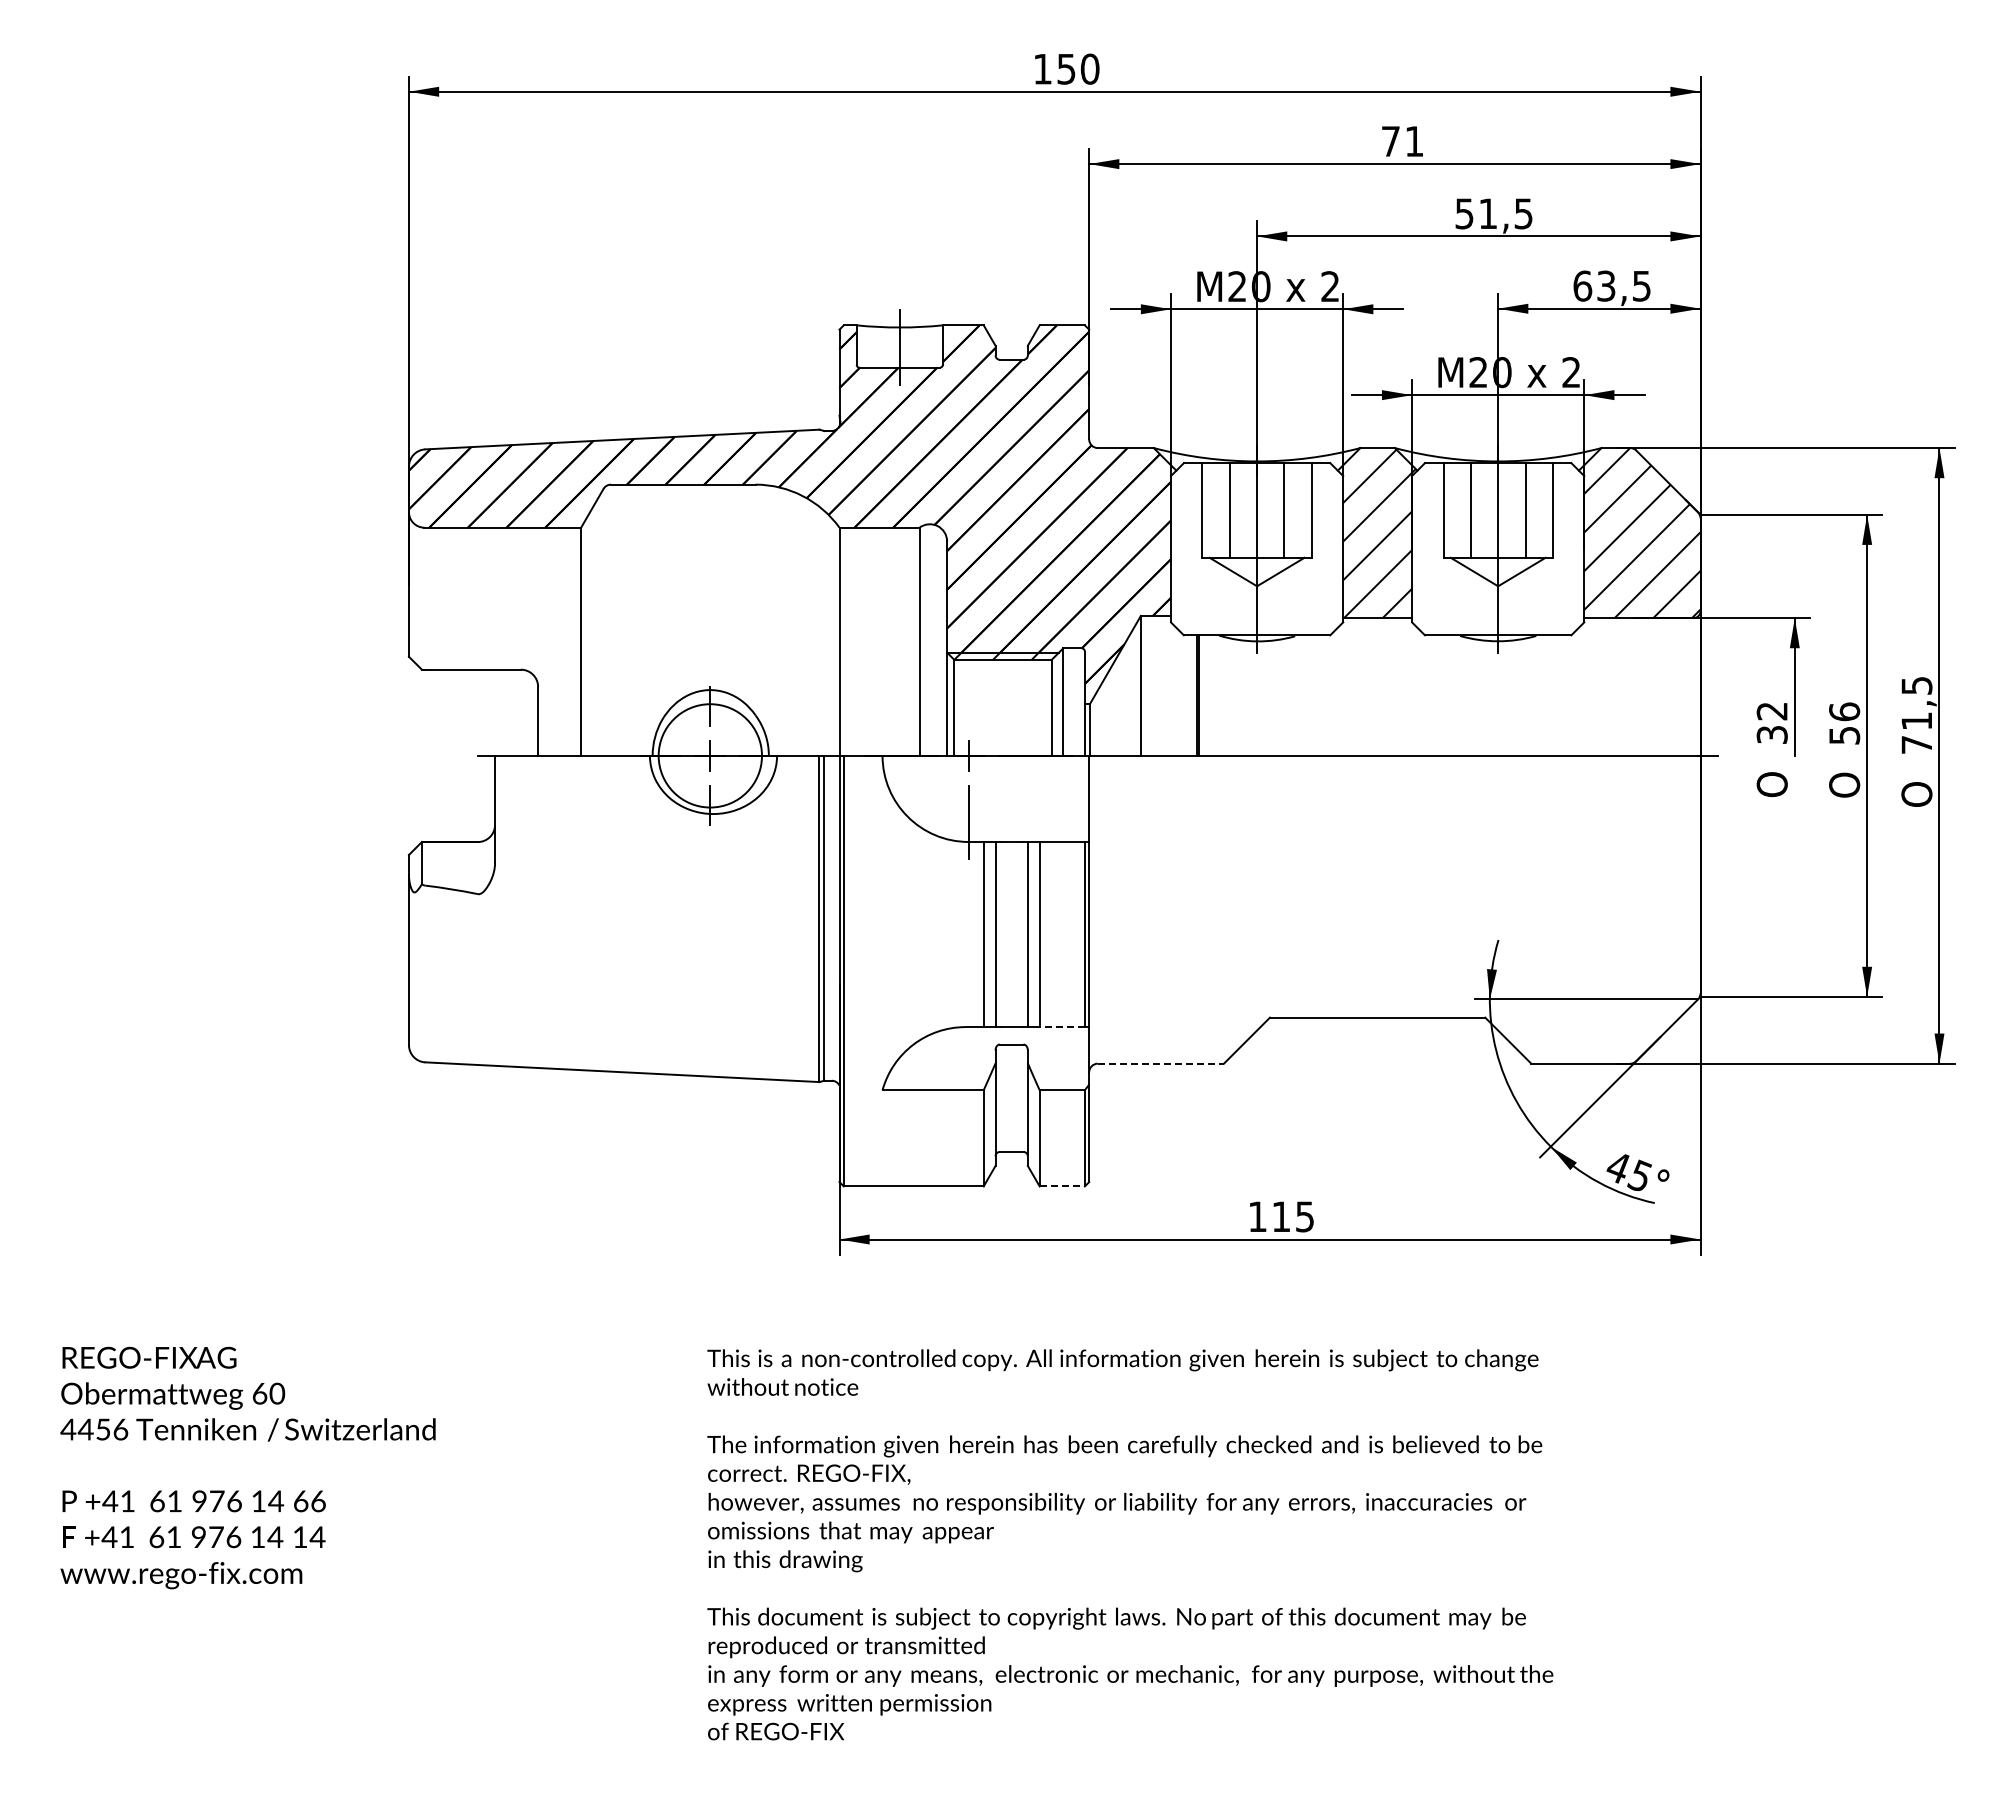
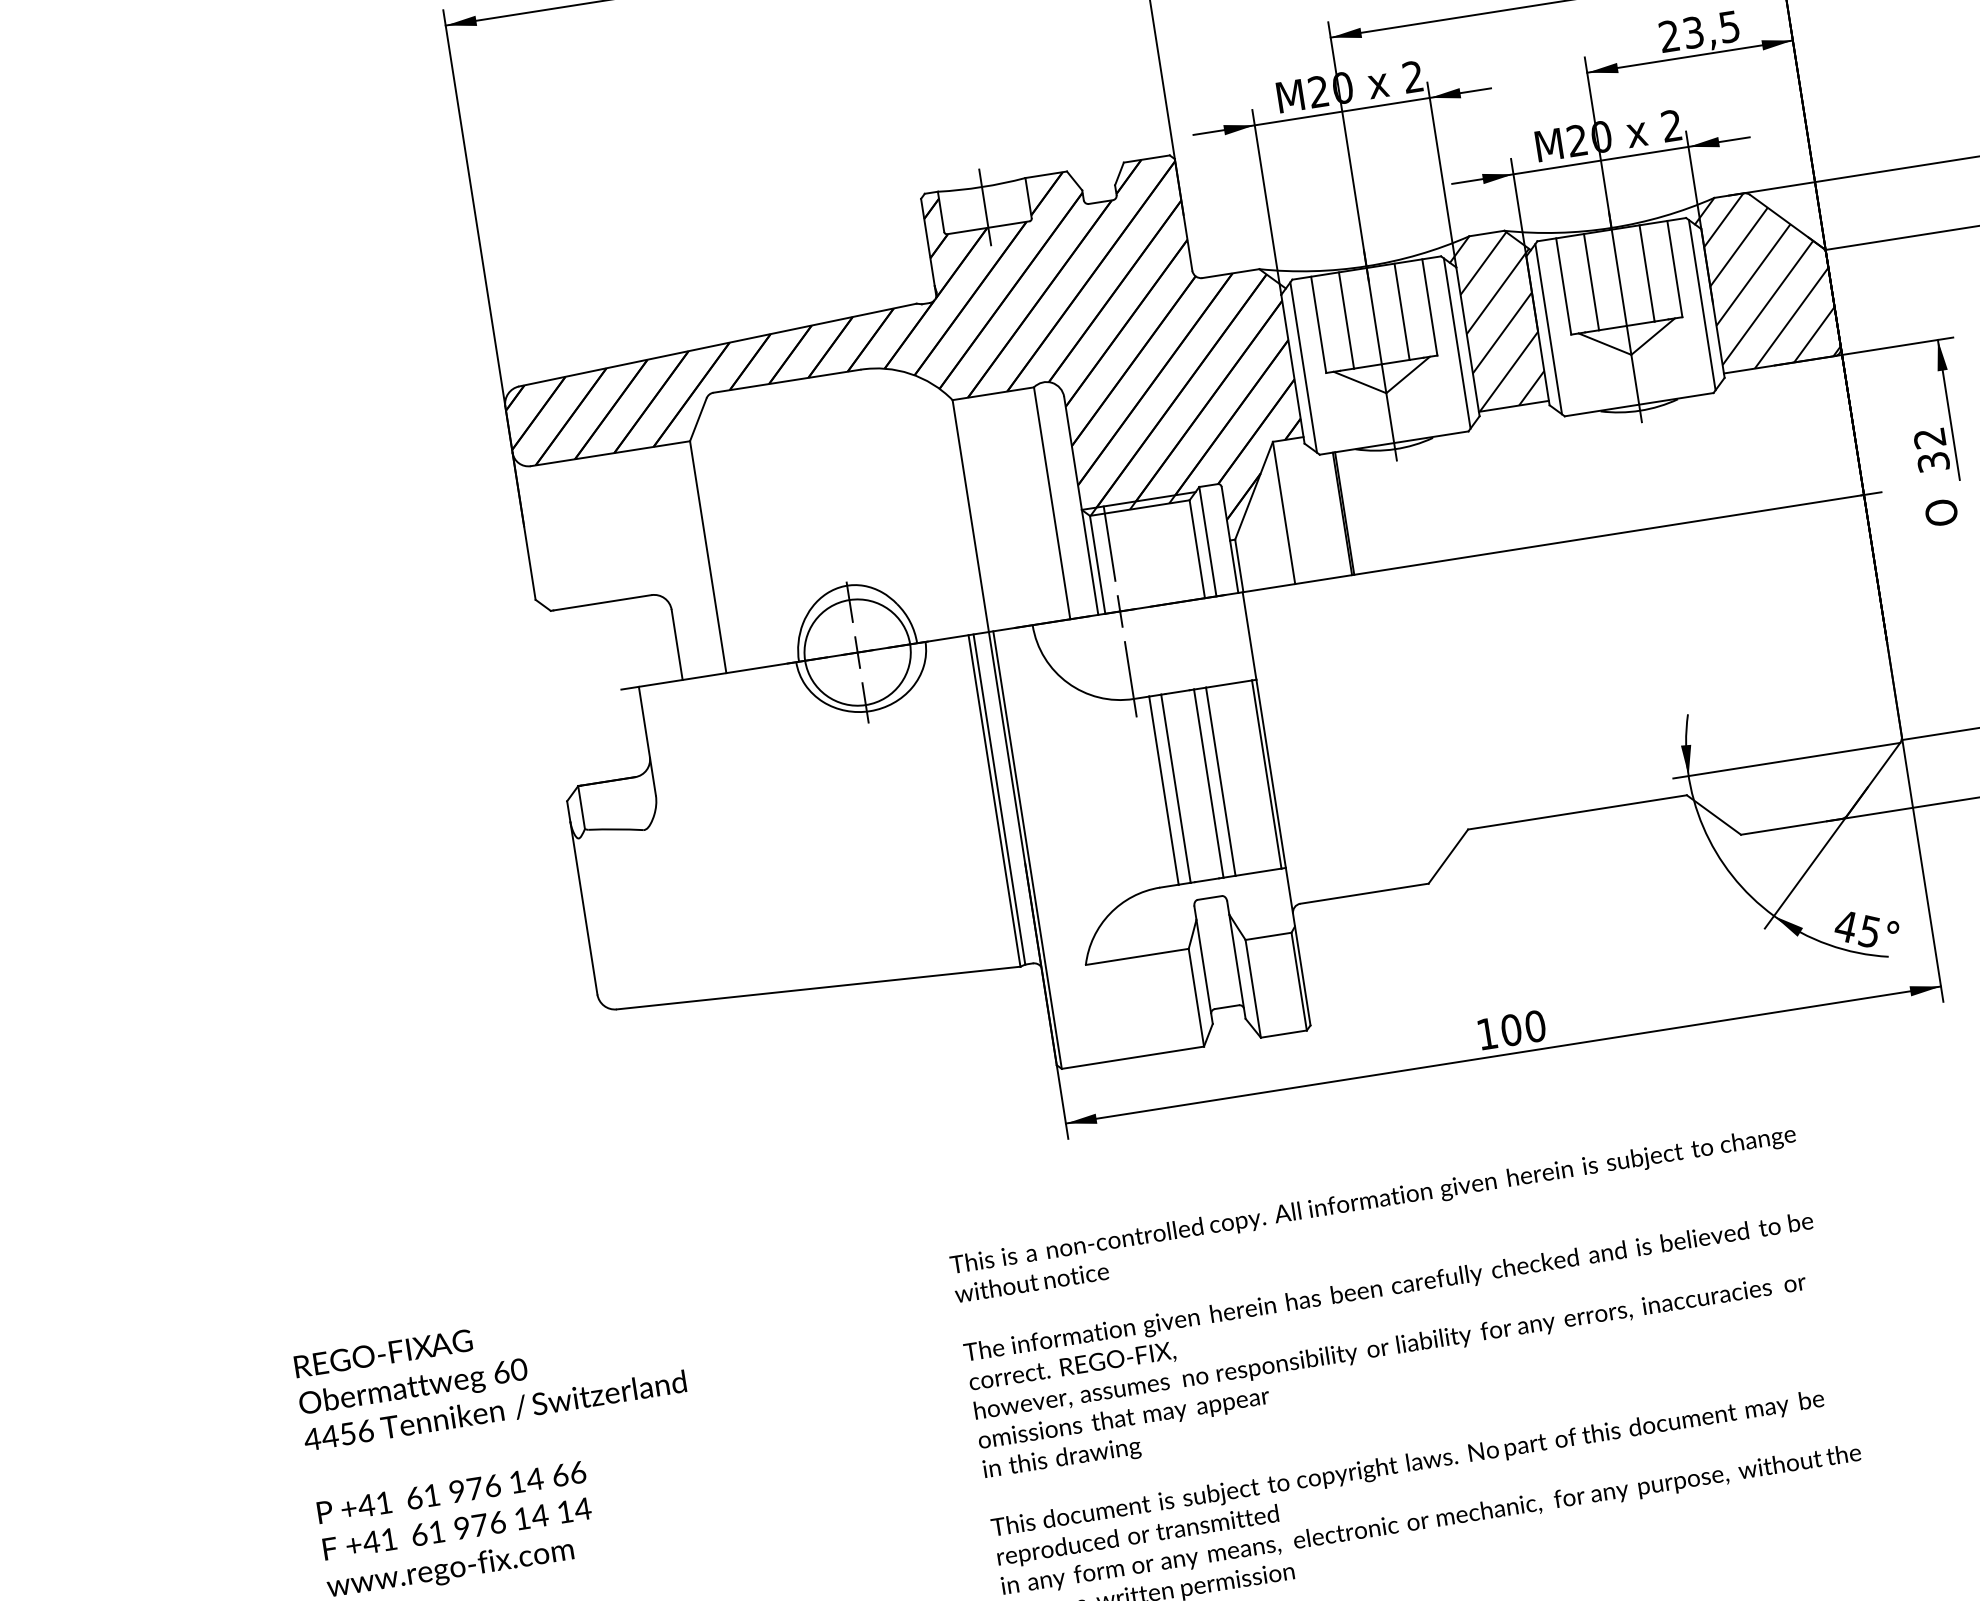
text: (1582, 285) -> (1669, 35), 63,5 -> 23,5
line: (1181, 548) -> (1303, 366), added
line: (1332, 548) -> (1456, 342), added
line: (1422, 548) -> (1548, 328), added
line: (1573, 548) -> (1701, 304), added
line: (968, 688) -> (1109, 543), added
line: (1062, 1027) -> (1258, 872), dashed -> solid
line: (1161, 1063) -> (1365, 893), dashed -> solid
line: (1062, 1186) -> (1284, 1034), dashed -> solid
text: (1293, 1216) -> (1523, 1027), 115 -> 100

